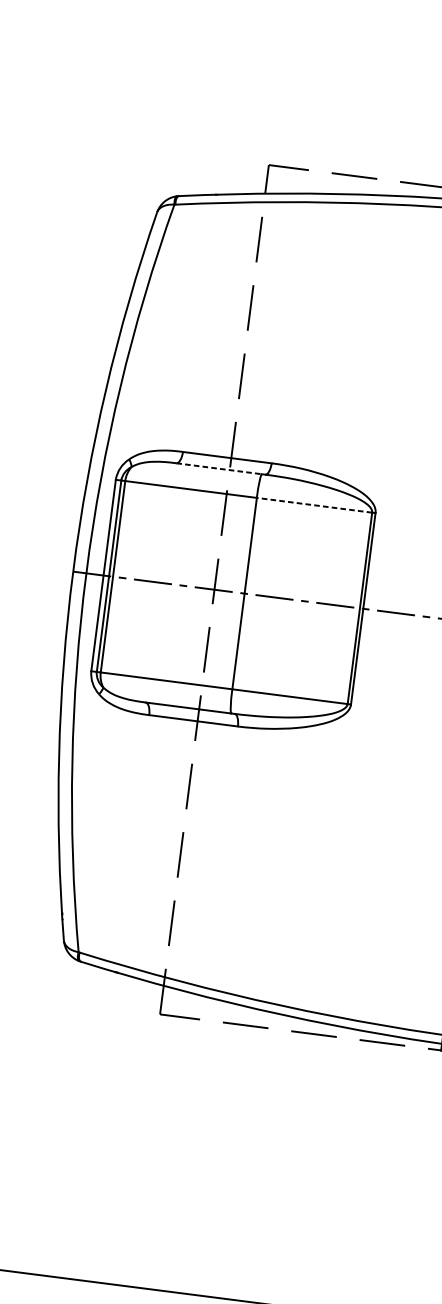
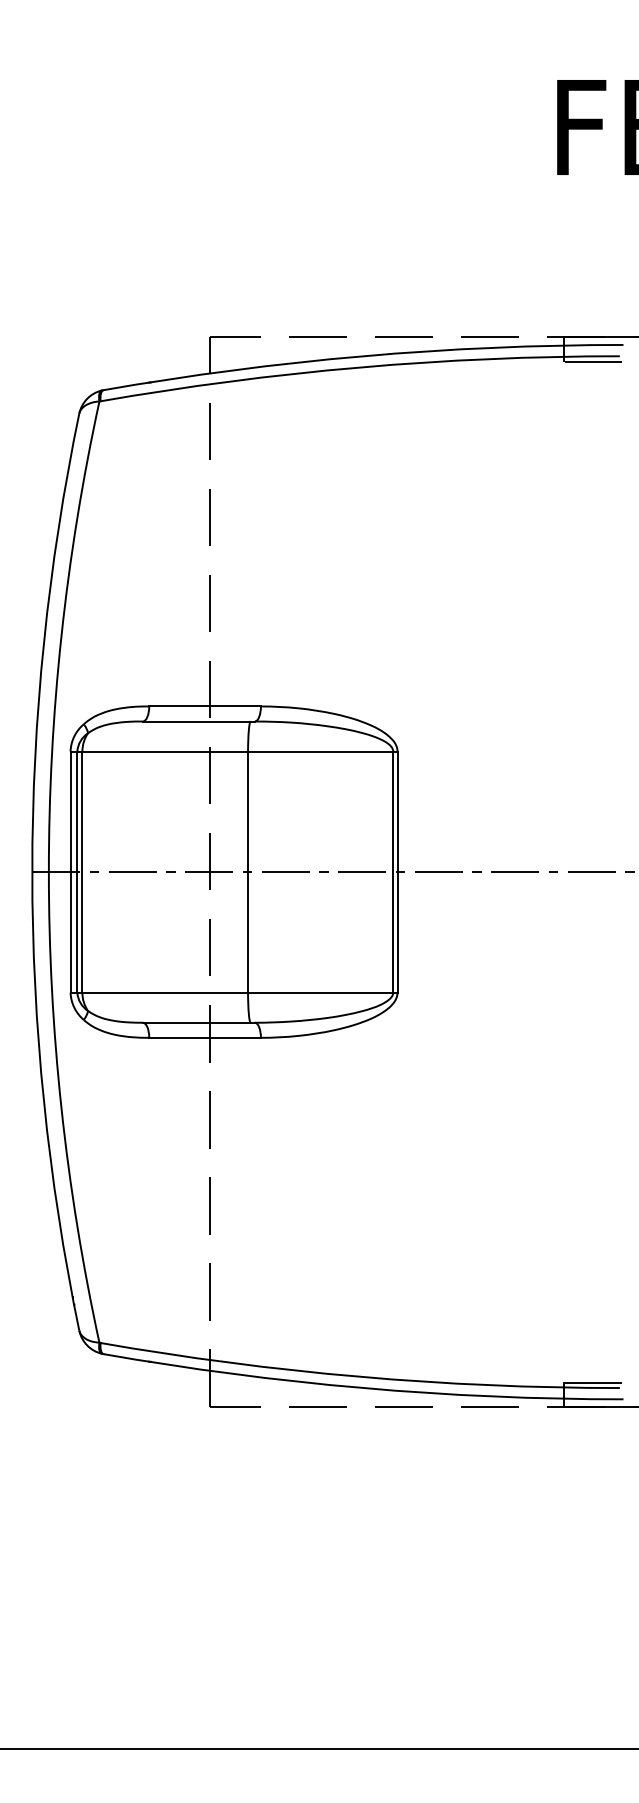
line: (218, 468) -> (196, 721), dashed -> solid
line: (314, 505) -> (320, 751), dashed -> solid

